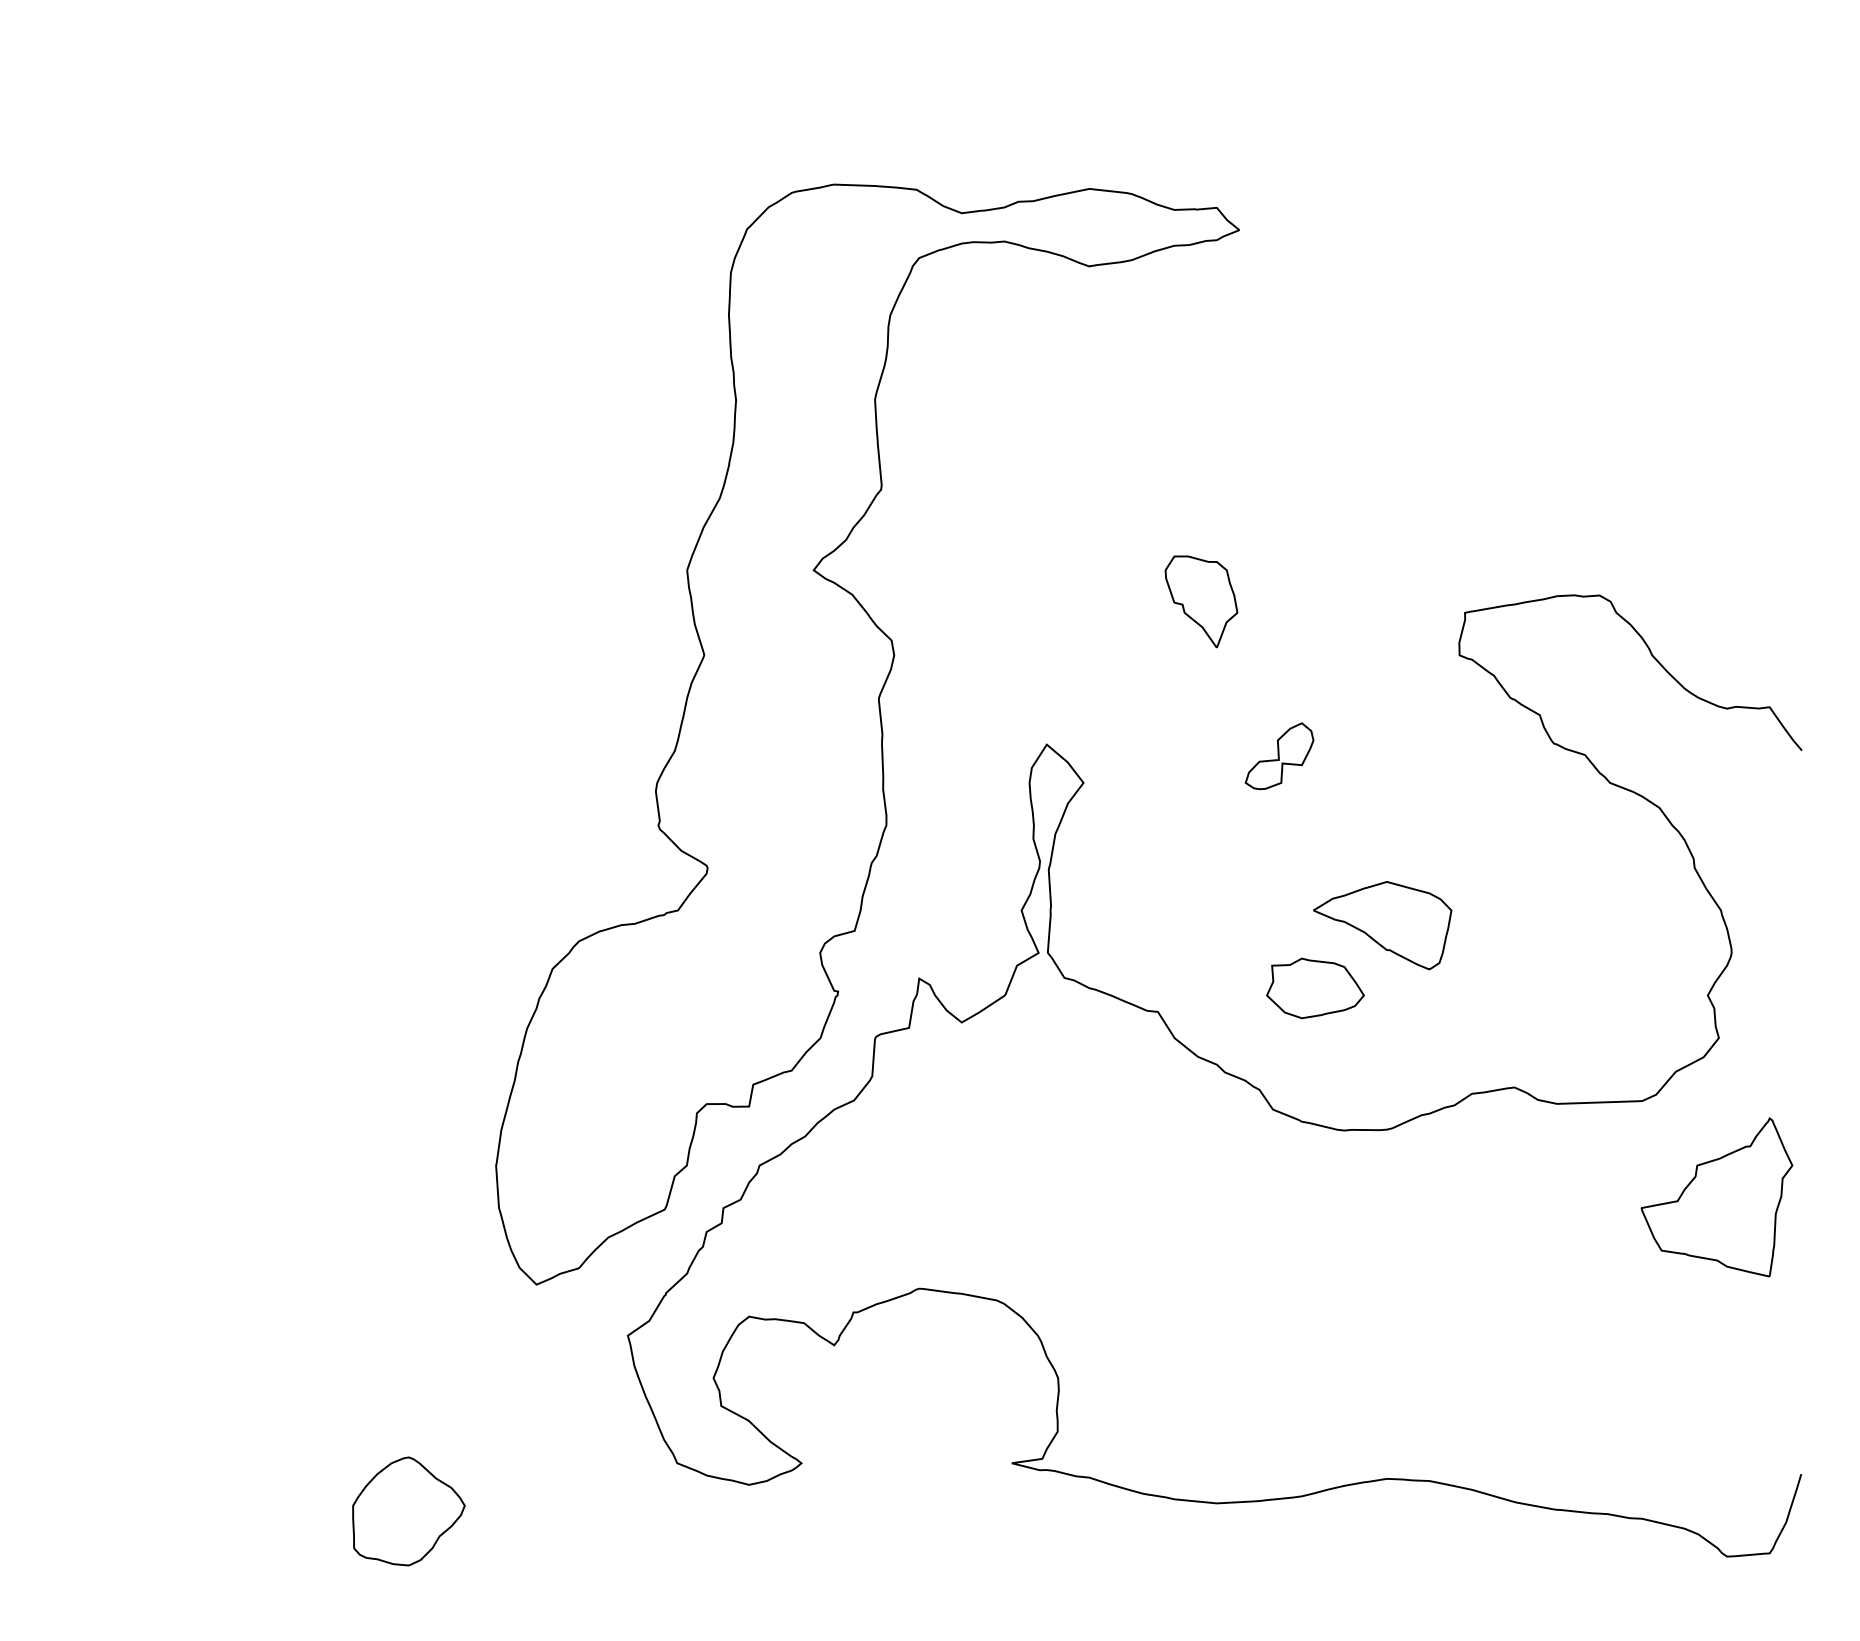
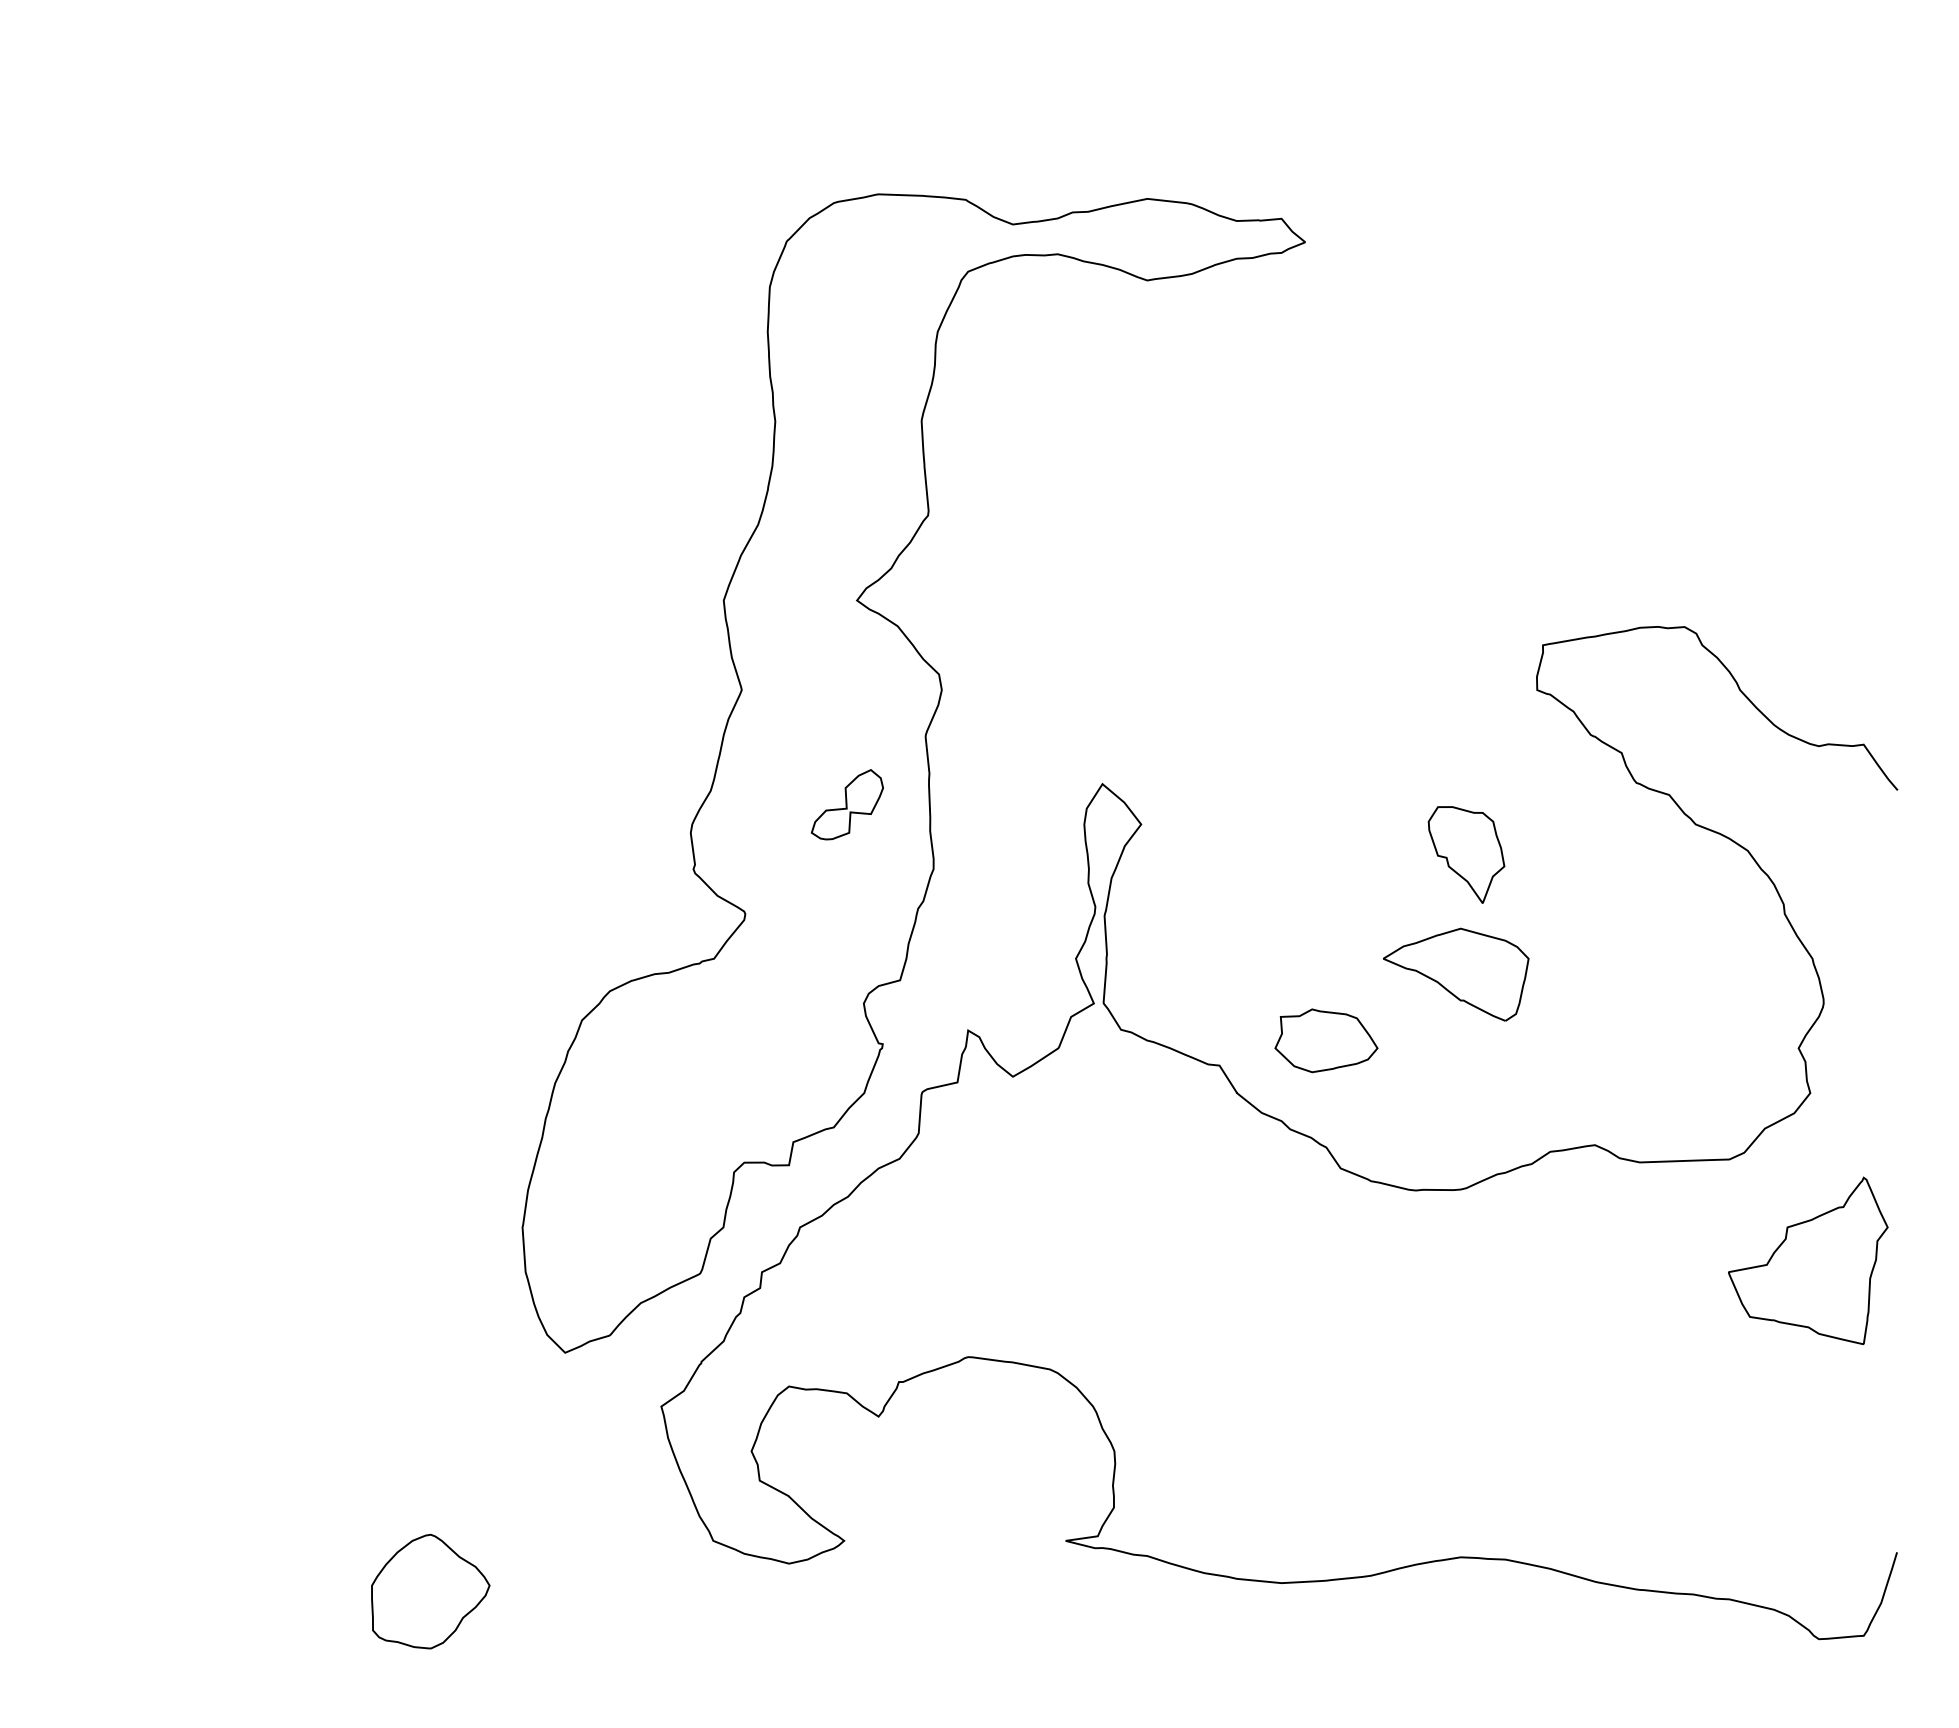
part: (1201, 601) -> (1466, 854), moved
part: (1279, 756) -> (847, 805), moved
part: (1315, 988) -> (1326, 1040), moved

